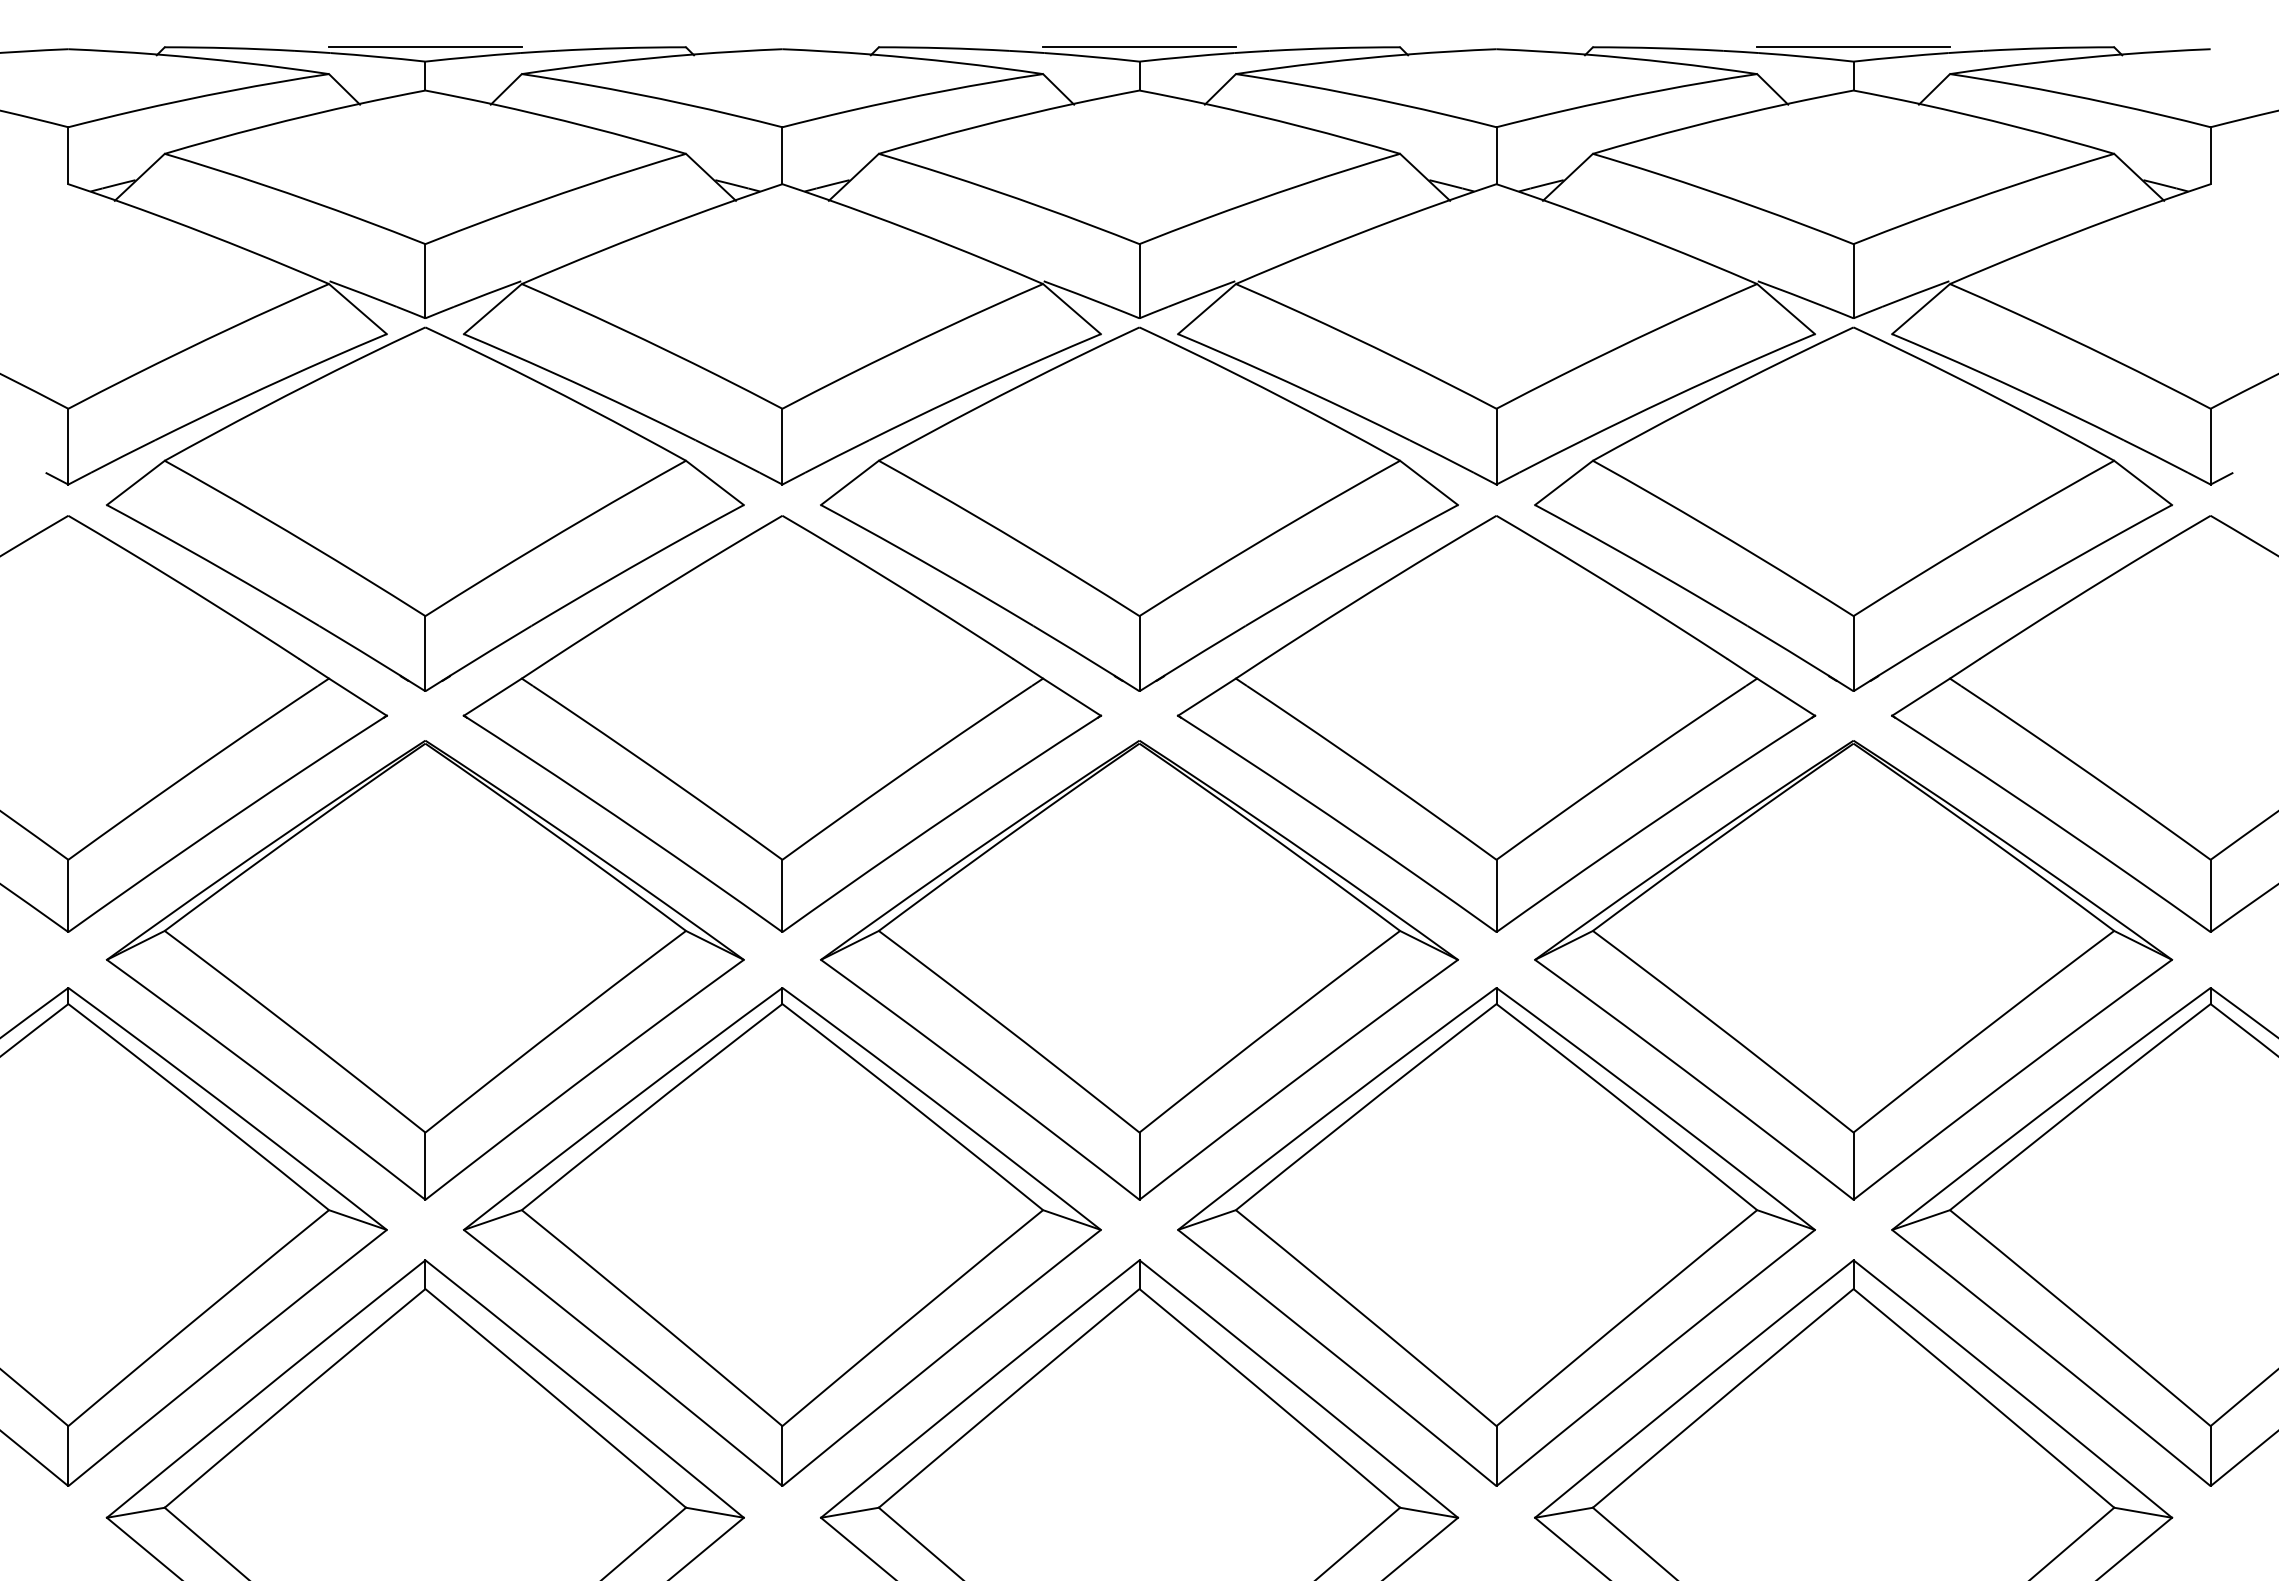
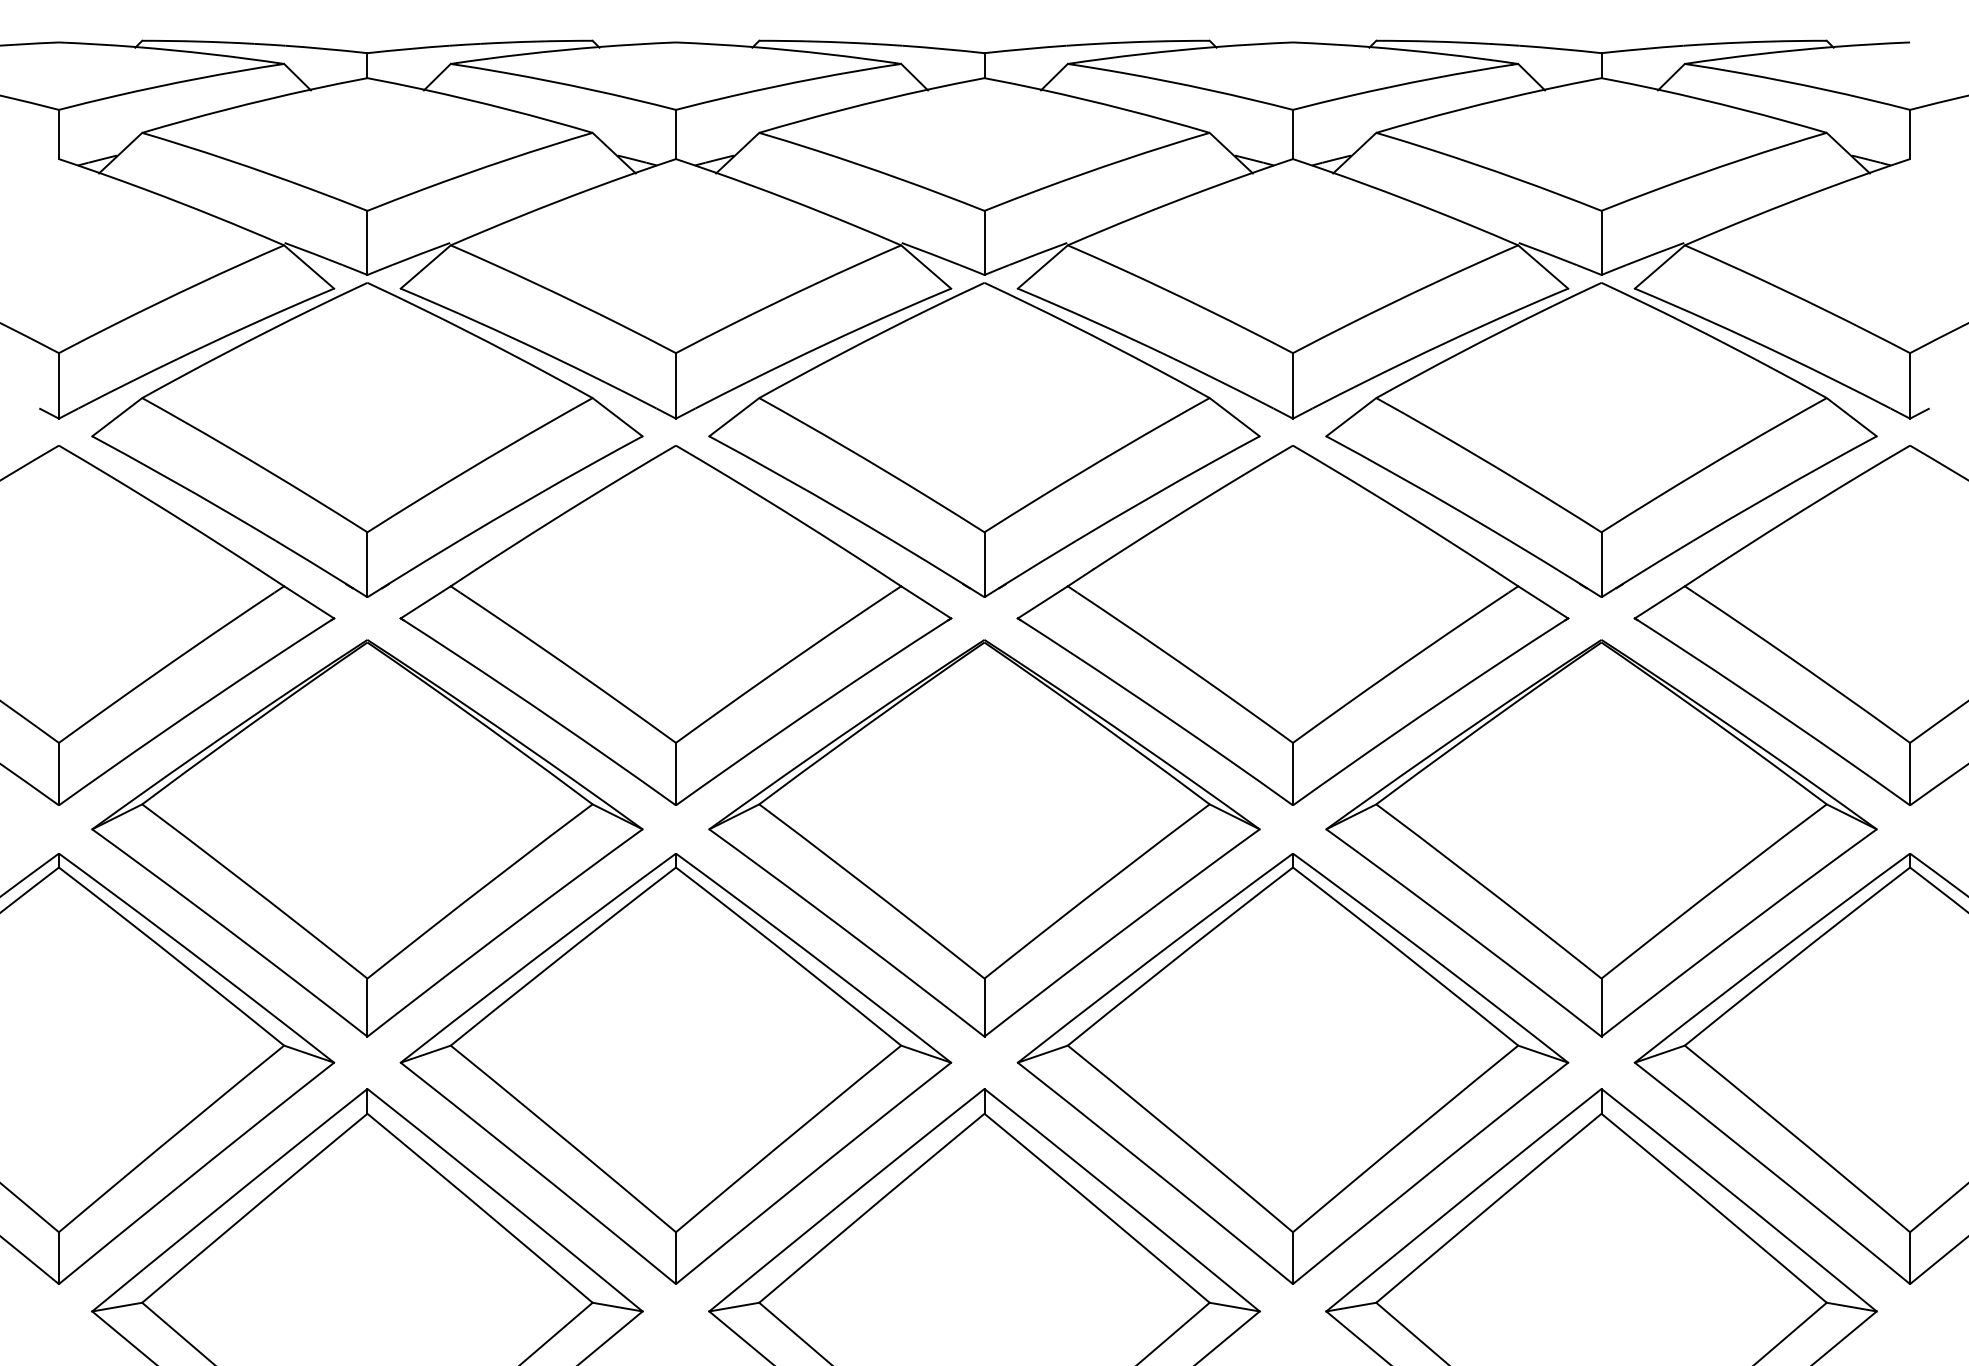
line: (425, 47) -> (367, 40), removed
line: (1139, 47) -> (984, 40), removed
line: (1853, 47) -> (1601, 40), removed

